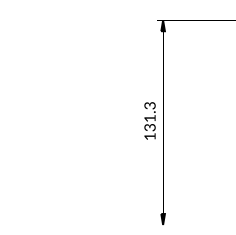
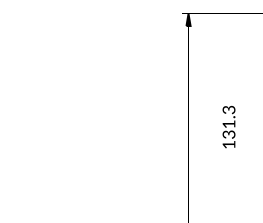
text: (149, 120) -> (228, 126), moved

